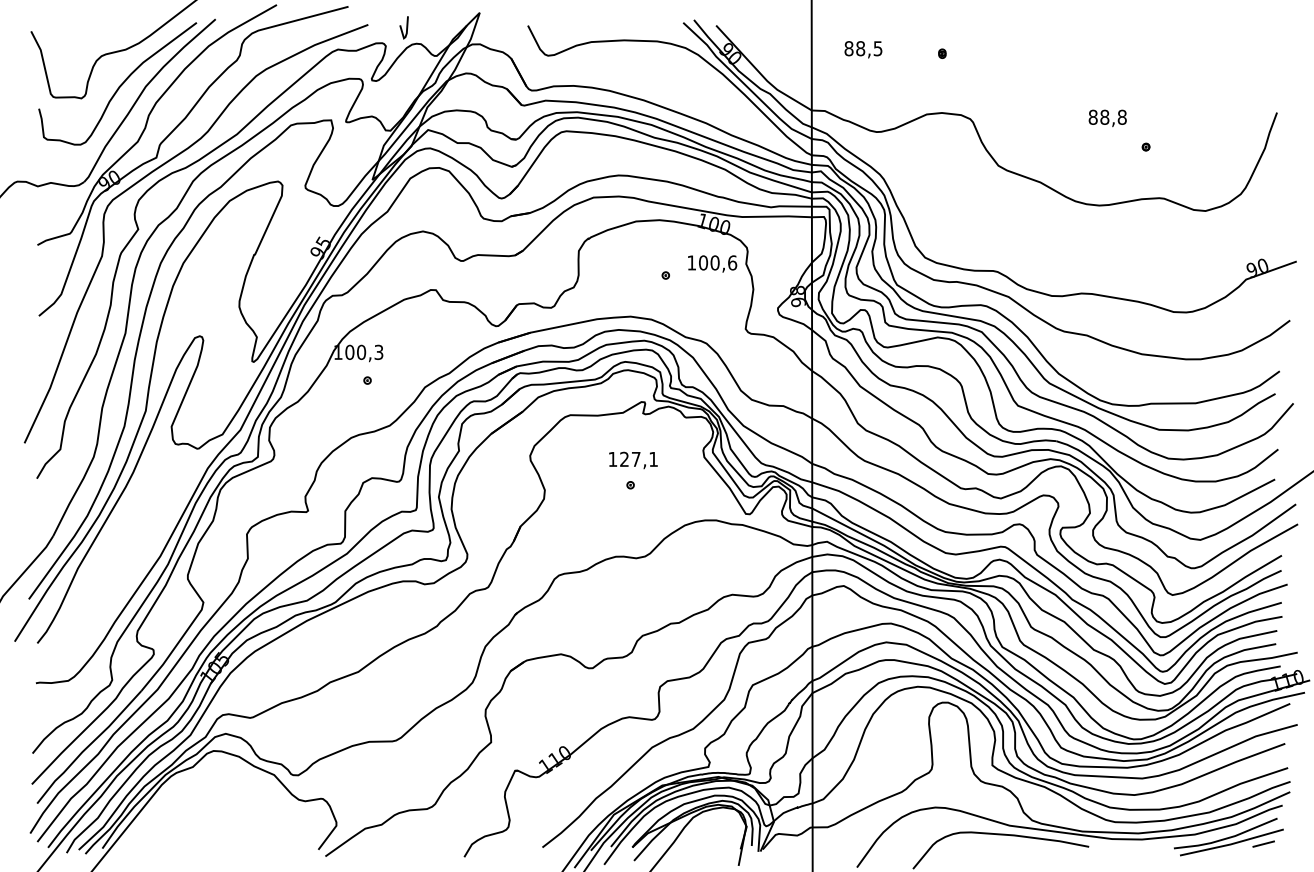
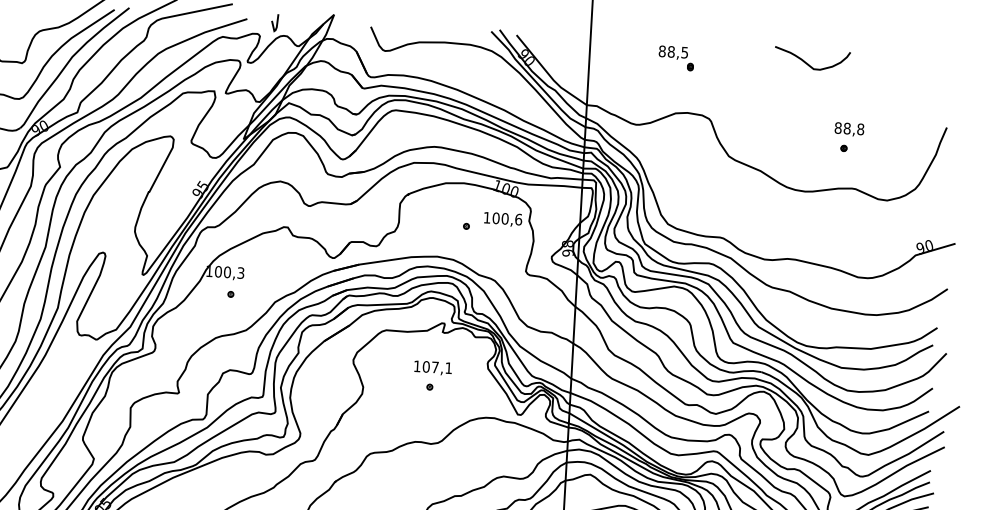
curve: (1093, 40) -> (808, 63), added
text: (863, 49) -> (673, 52), moved
text: (1107, 118) -> (849, 129), moved
text: (624, 459) -> (426, 366), 127,1 -> 107,1

